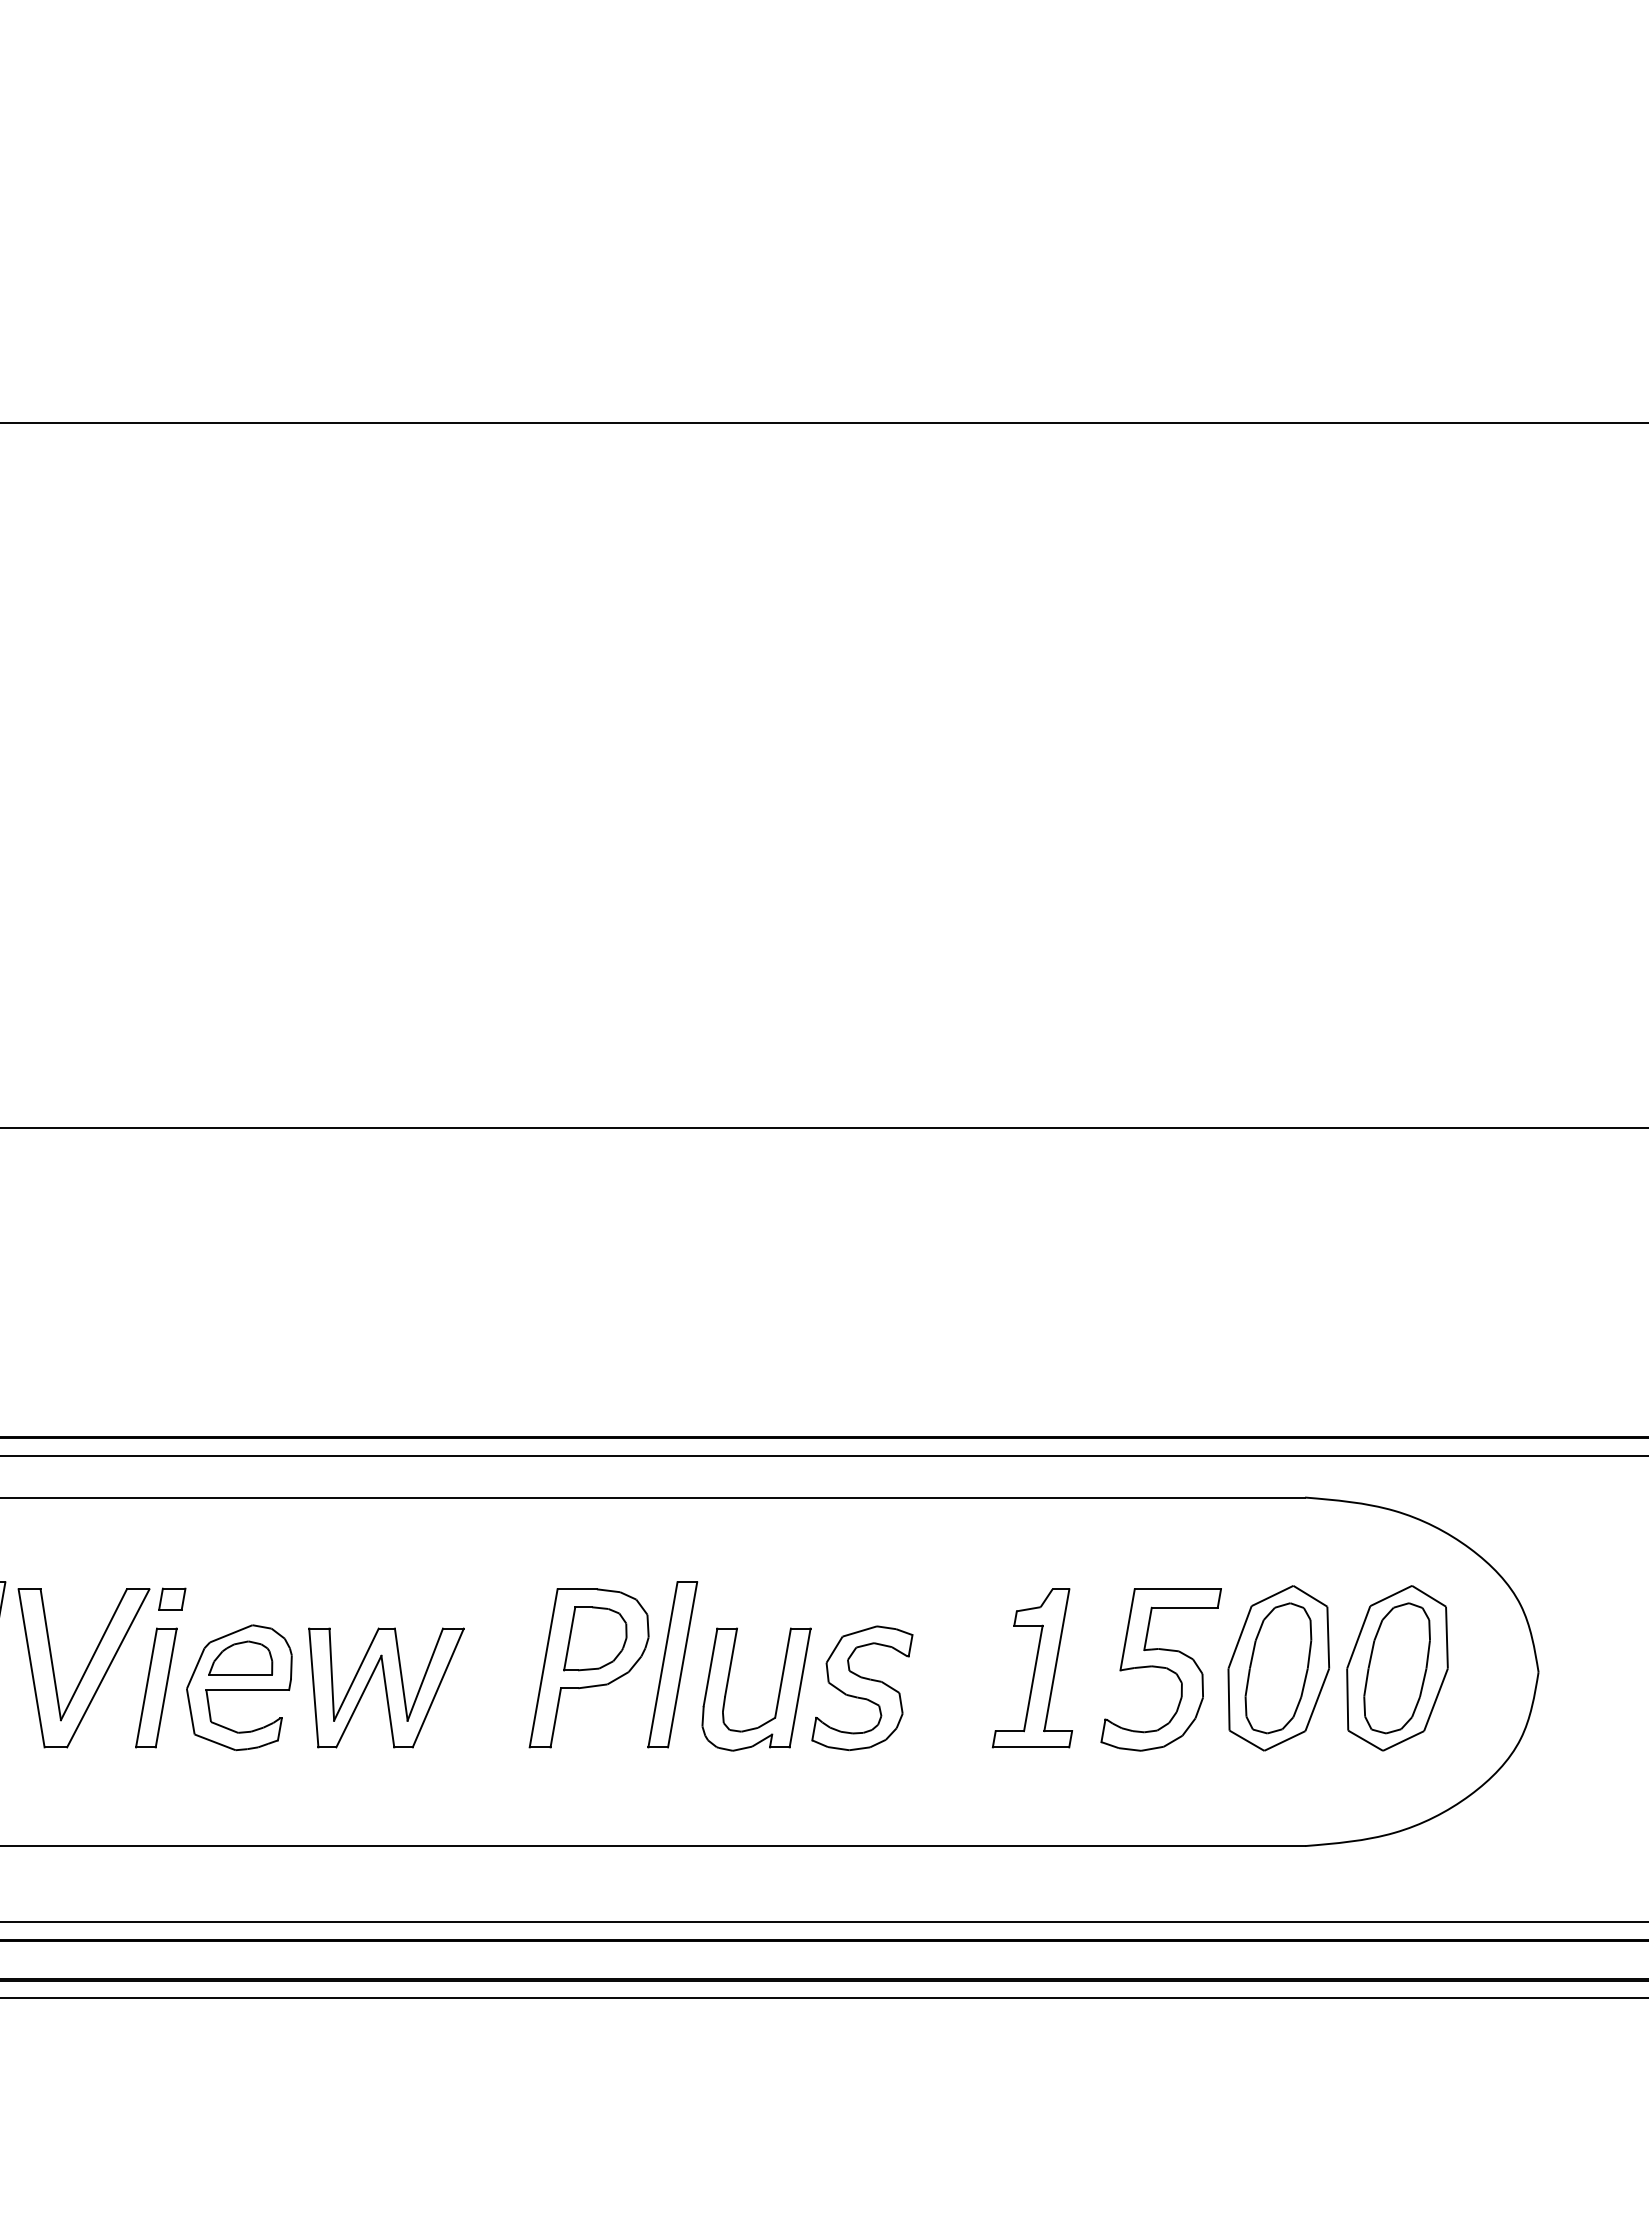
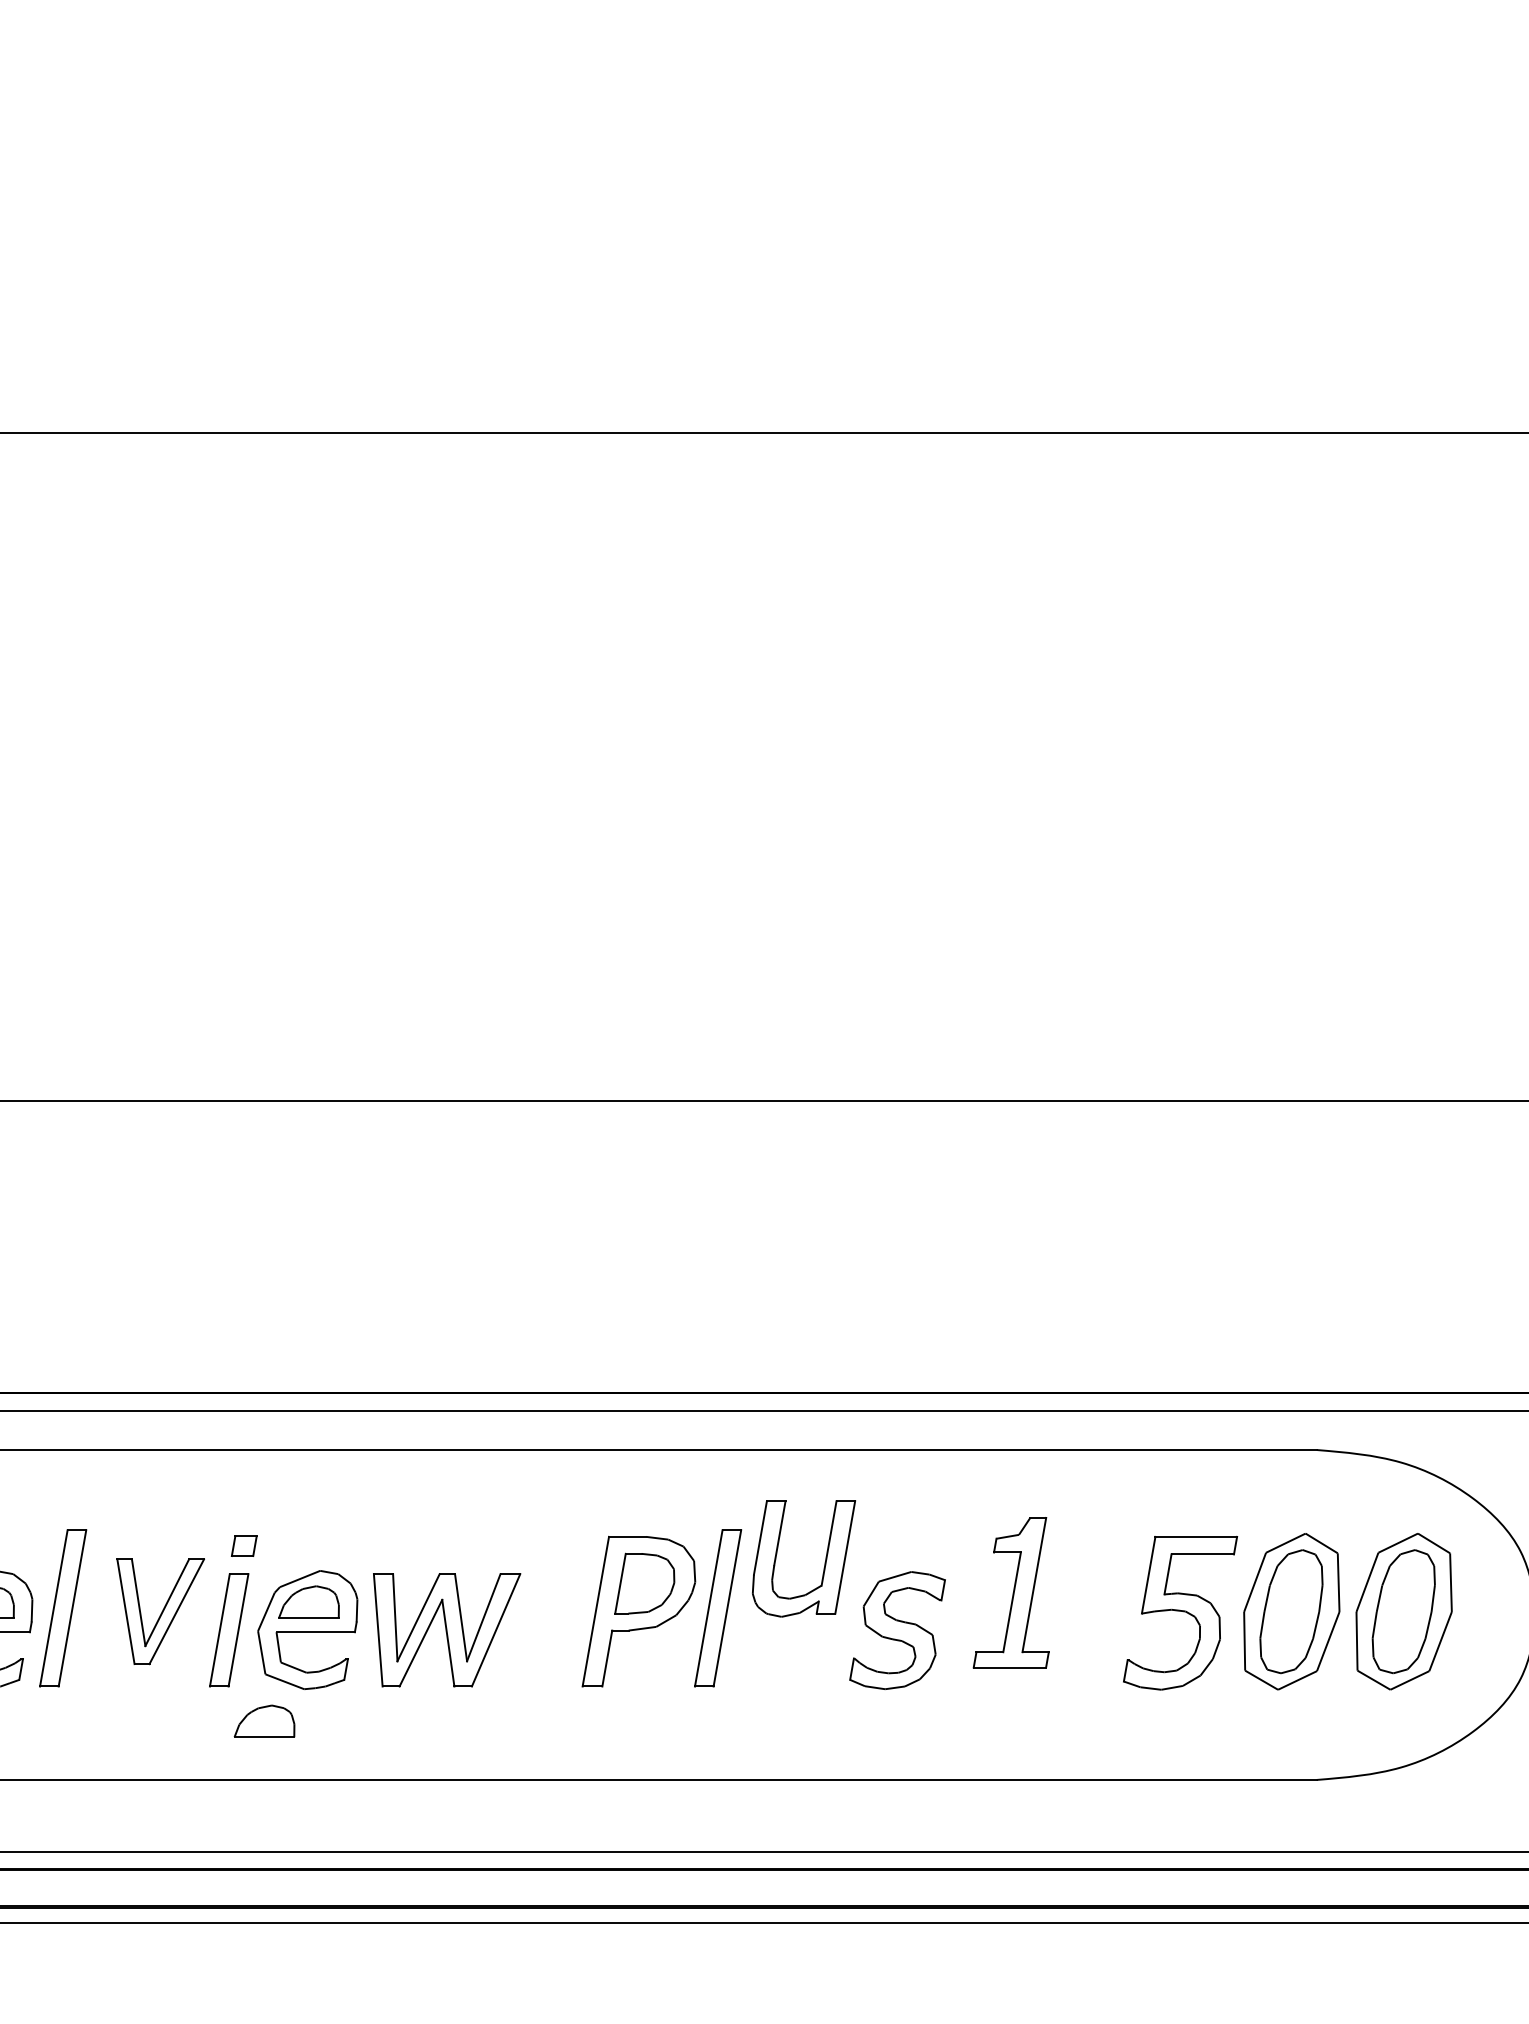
part: (83, 1668) -> (160, 1611), size x0.7
part: (1032, 1668) -> (1011, 1592), moved
part: (778, 1691) -> (824, 1560), moved
part: (193, 1783) -> (264, 1720), added

